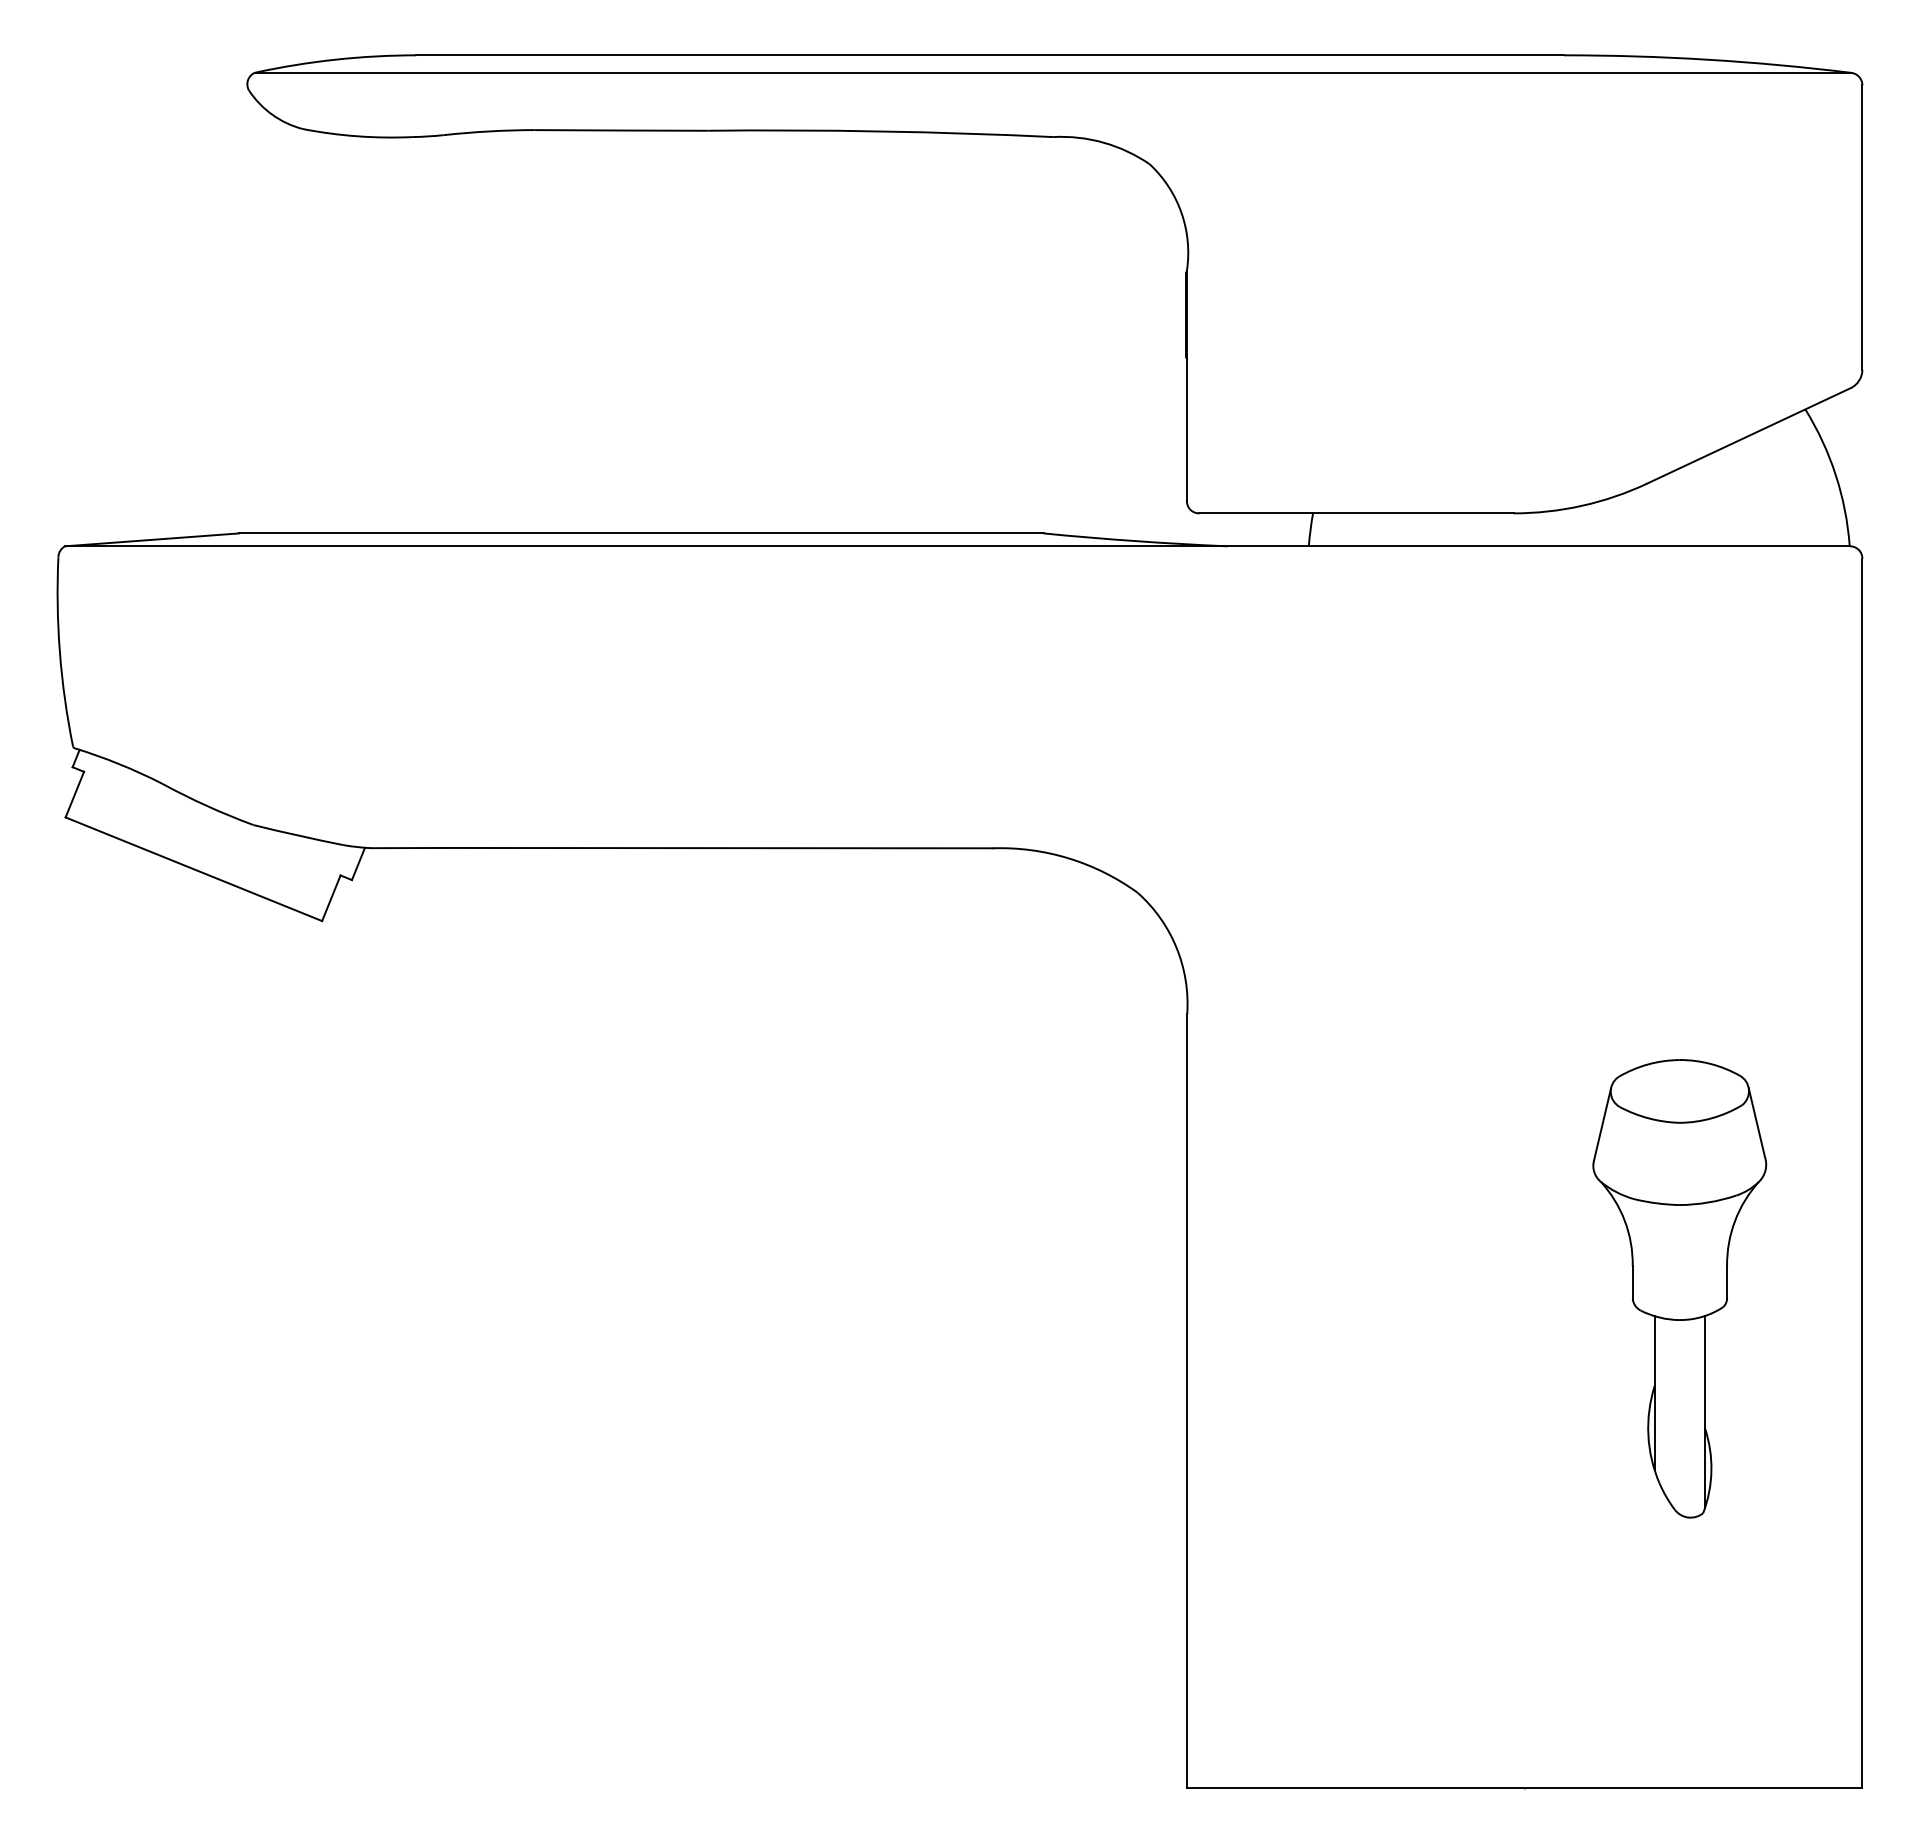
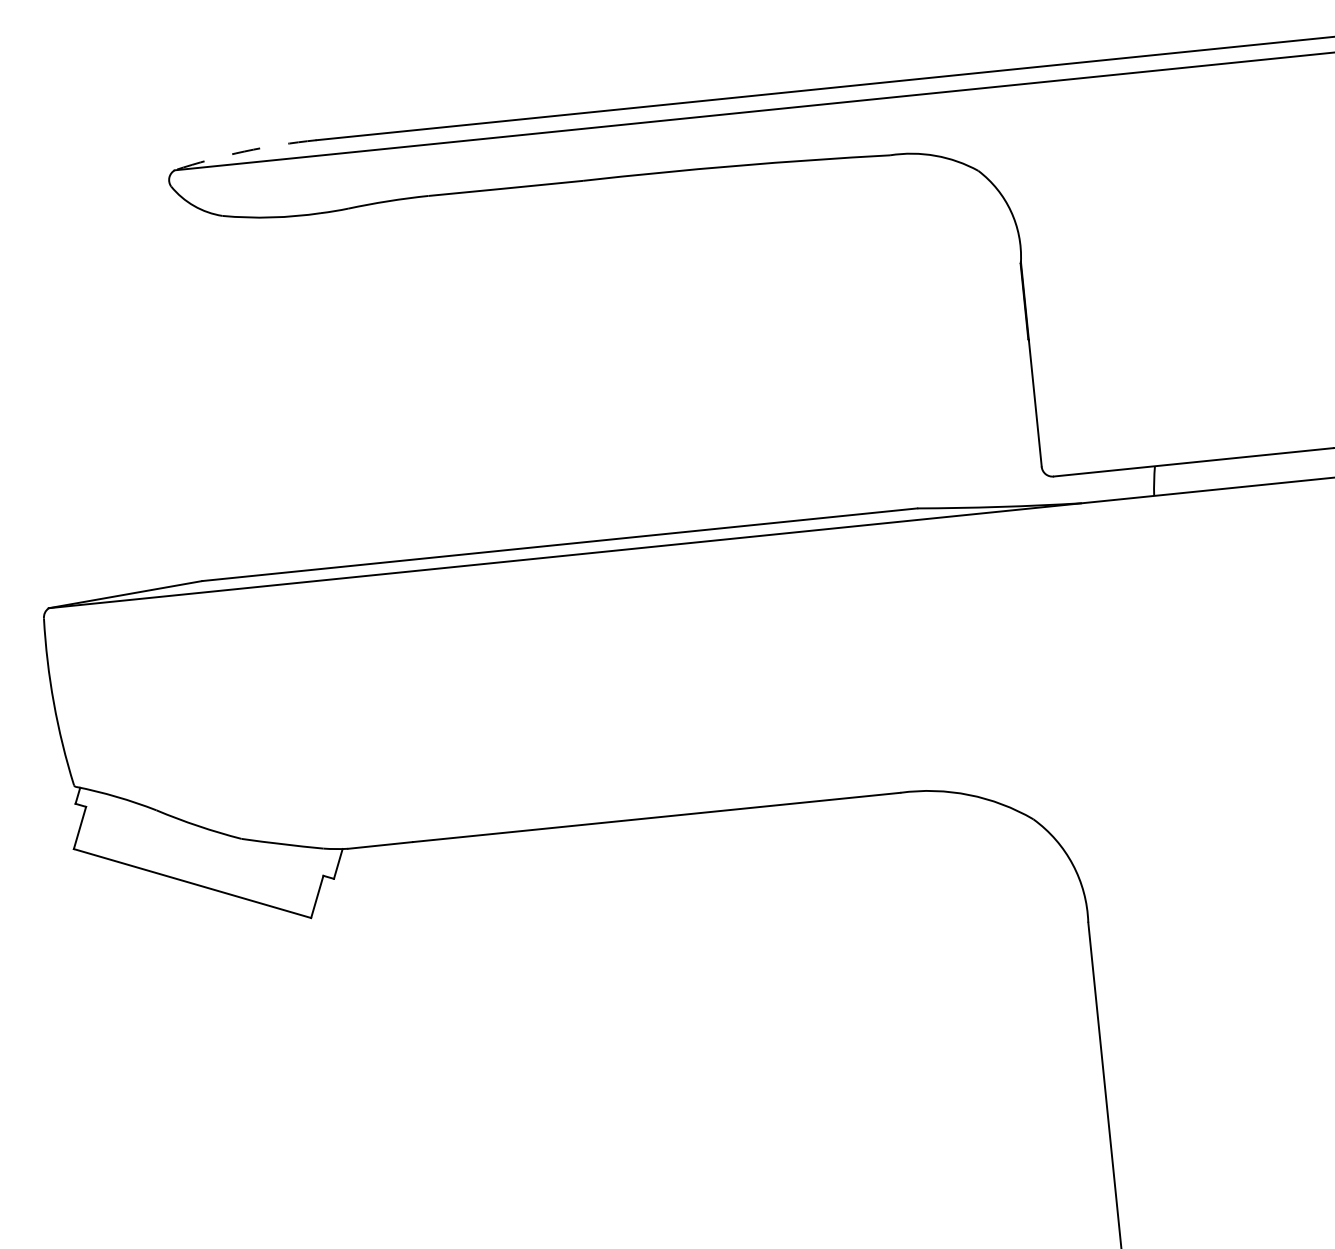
arc: (335, 59) -> (245, 151), solid -> dashed

